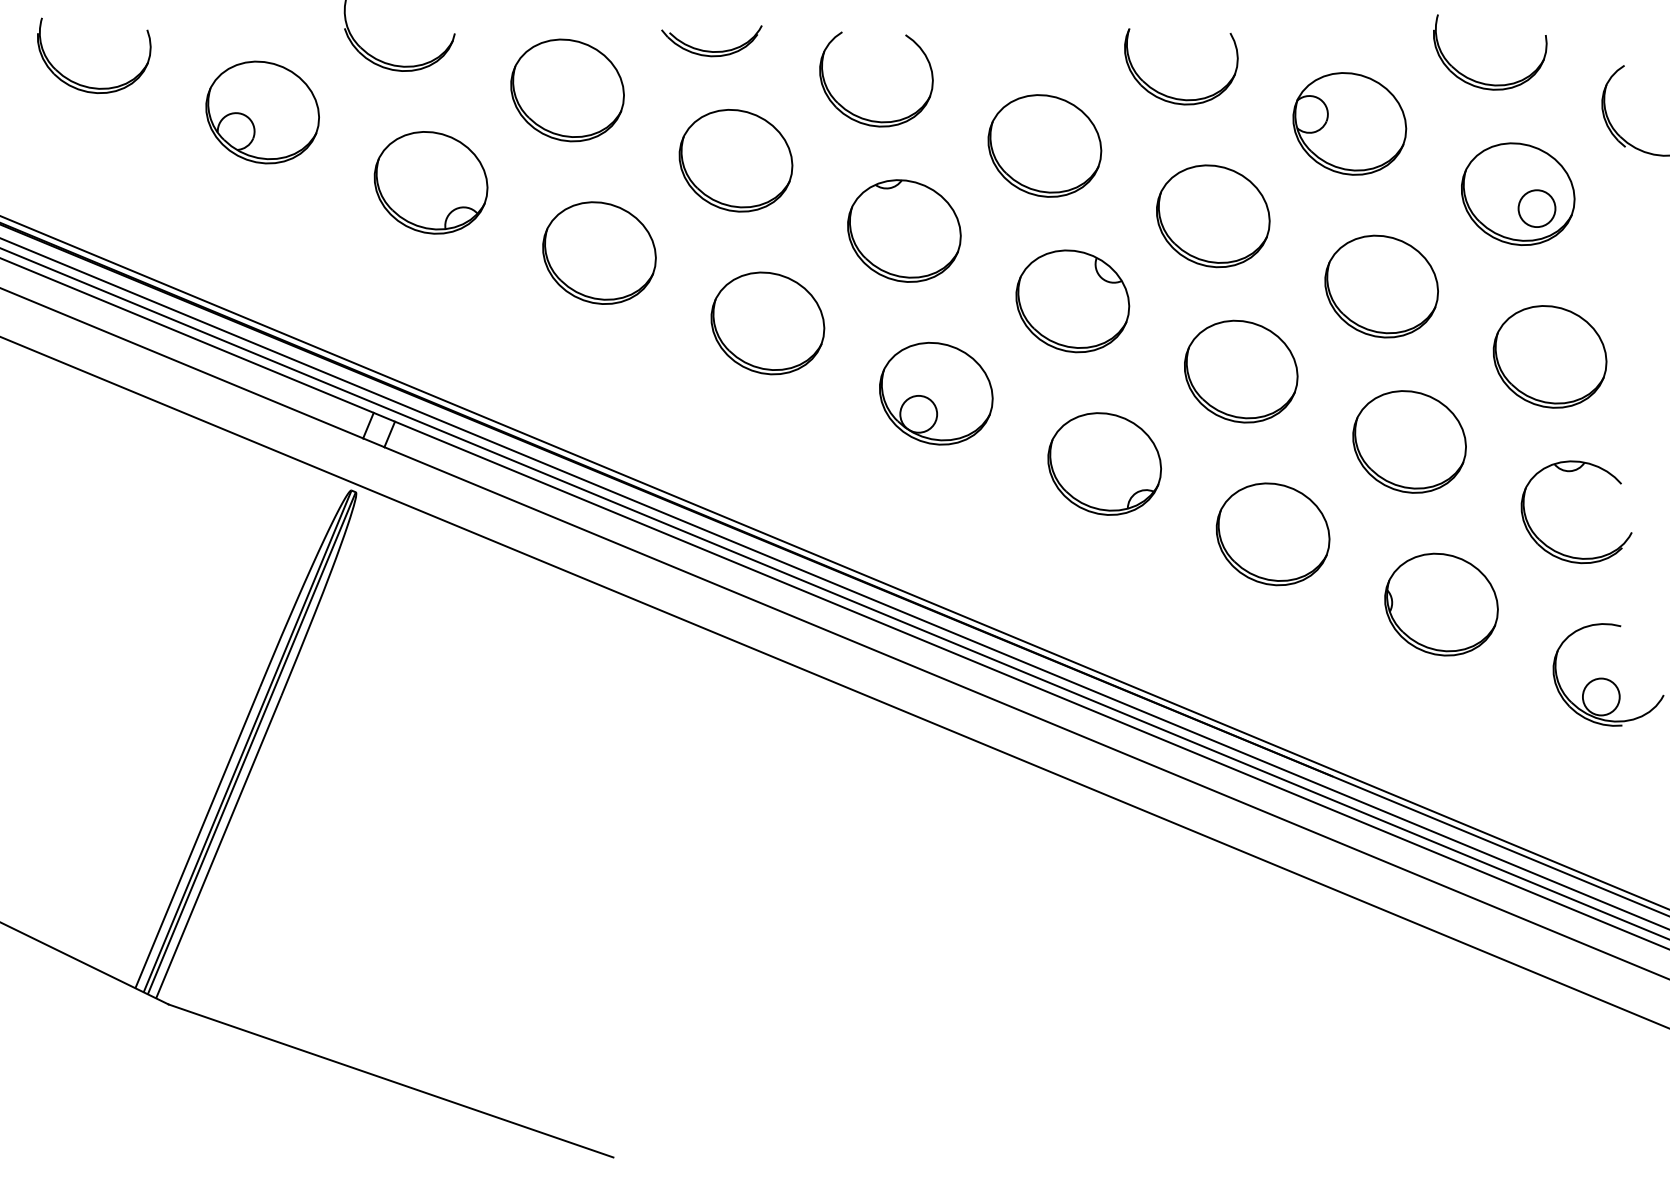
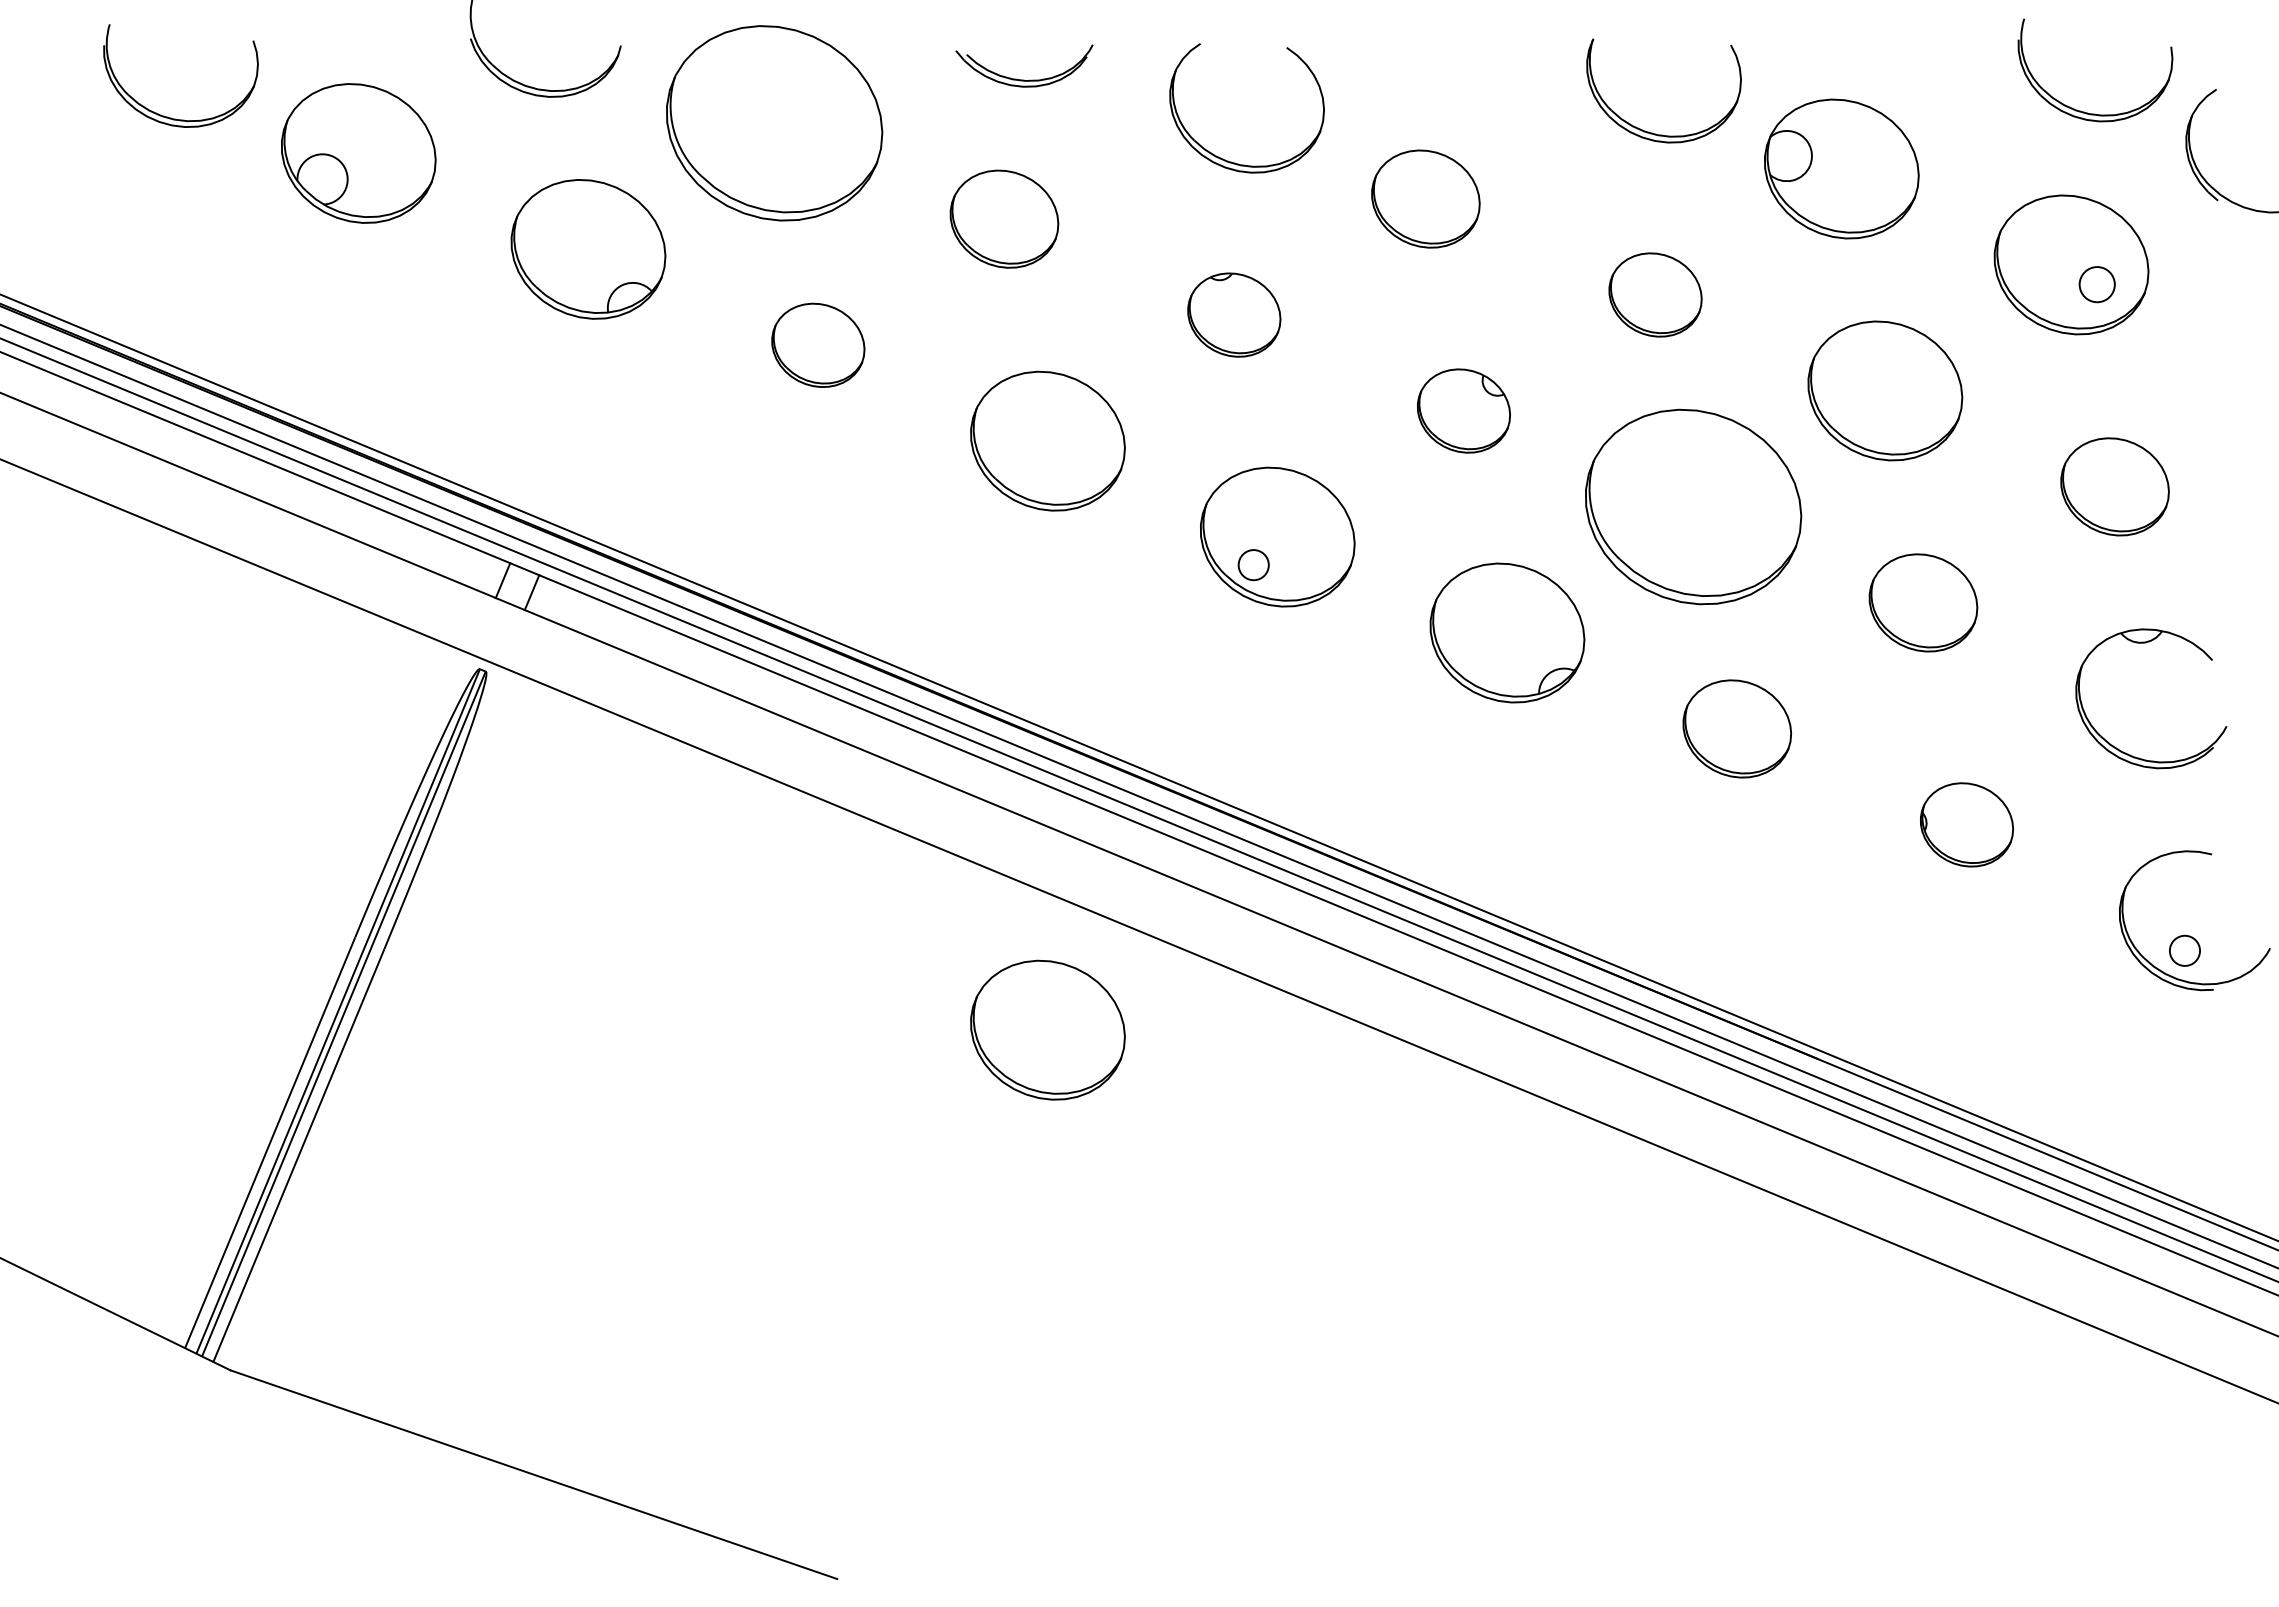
part: (711, 50) -> (1024, 79), moved
part: (1482, 82) -> (2084, 111), moved
part: (87, 86) -> (171, 117), moved
part: (567, 90) -> (774, 123), size x1.4
part: (1172, 97) -> (1652, 132), moved
part: (857, 115) -> (1221, 157), moved
part: (1044, 145) -> (1425, 198), size x0.7
part: (736, 160) -> (1004, 218), size x0.7
circle: (1537, 208) -> (2097, 284), size x0.7
part: (1213, 215) -> (1655, 294), size x0.6
part: (904, 230) -> (1234, 314), size x0.6
part: (599, 253) -> (818, 345), size x0.6
part: (1072, 300) -> (1463, 410), size x0.6
part: (1549, 356) -> (2114, 486), size x0.7
part: (1241, 371) -> (1693, 506), size x1.4
circle: (918, 414) -> (1253, 565), size x0.6
part: (1409, 441) -> (1923, 602), size x0.7
part: (1273, 534) -> (1737, 728), size x0.7
part: (1441, 604) -> (1966, 824), size x0.6
circle: (1600, 696) -> (2184, 950), size x0.6
part: (767, 754) -> (1047, 1029), added

